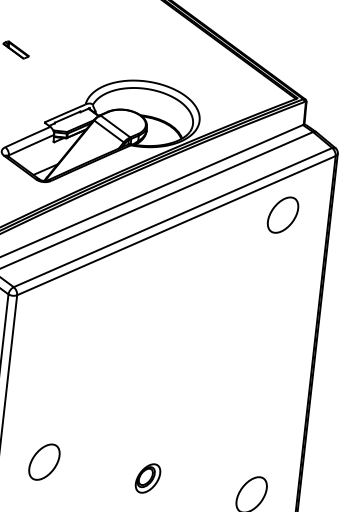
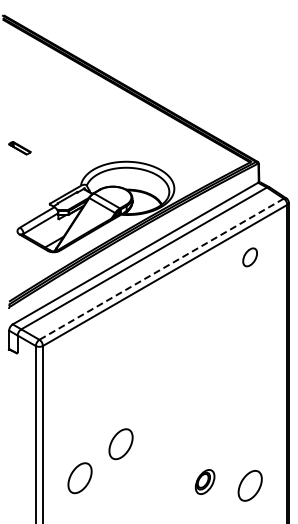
part: (282, 215) -> (249, 257), size x0.6
line: (172, 217) -> (161, 269), solid -> dashed
part: (98, 426) -> (120, 444), added
part: (147, 477) -> (204, 481), moved

